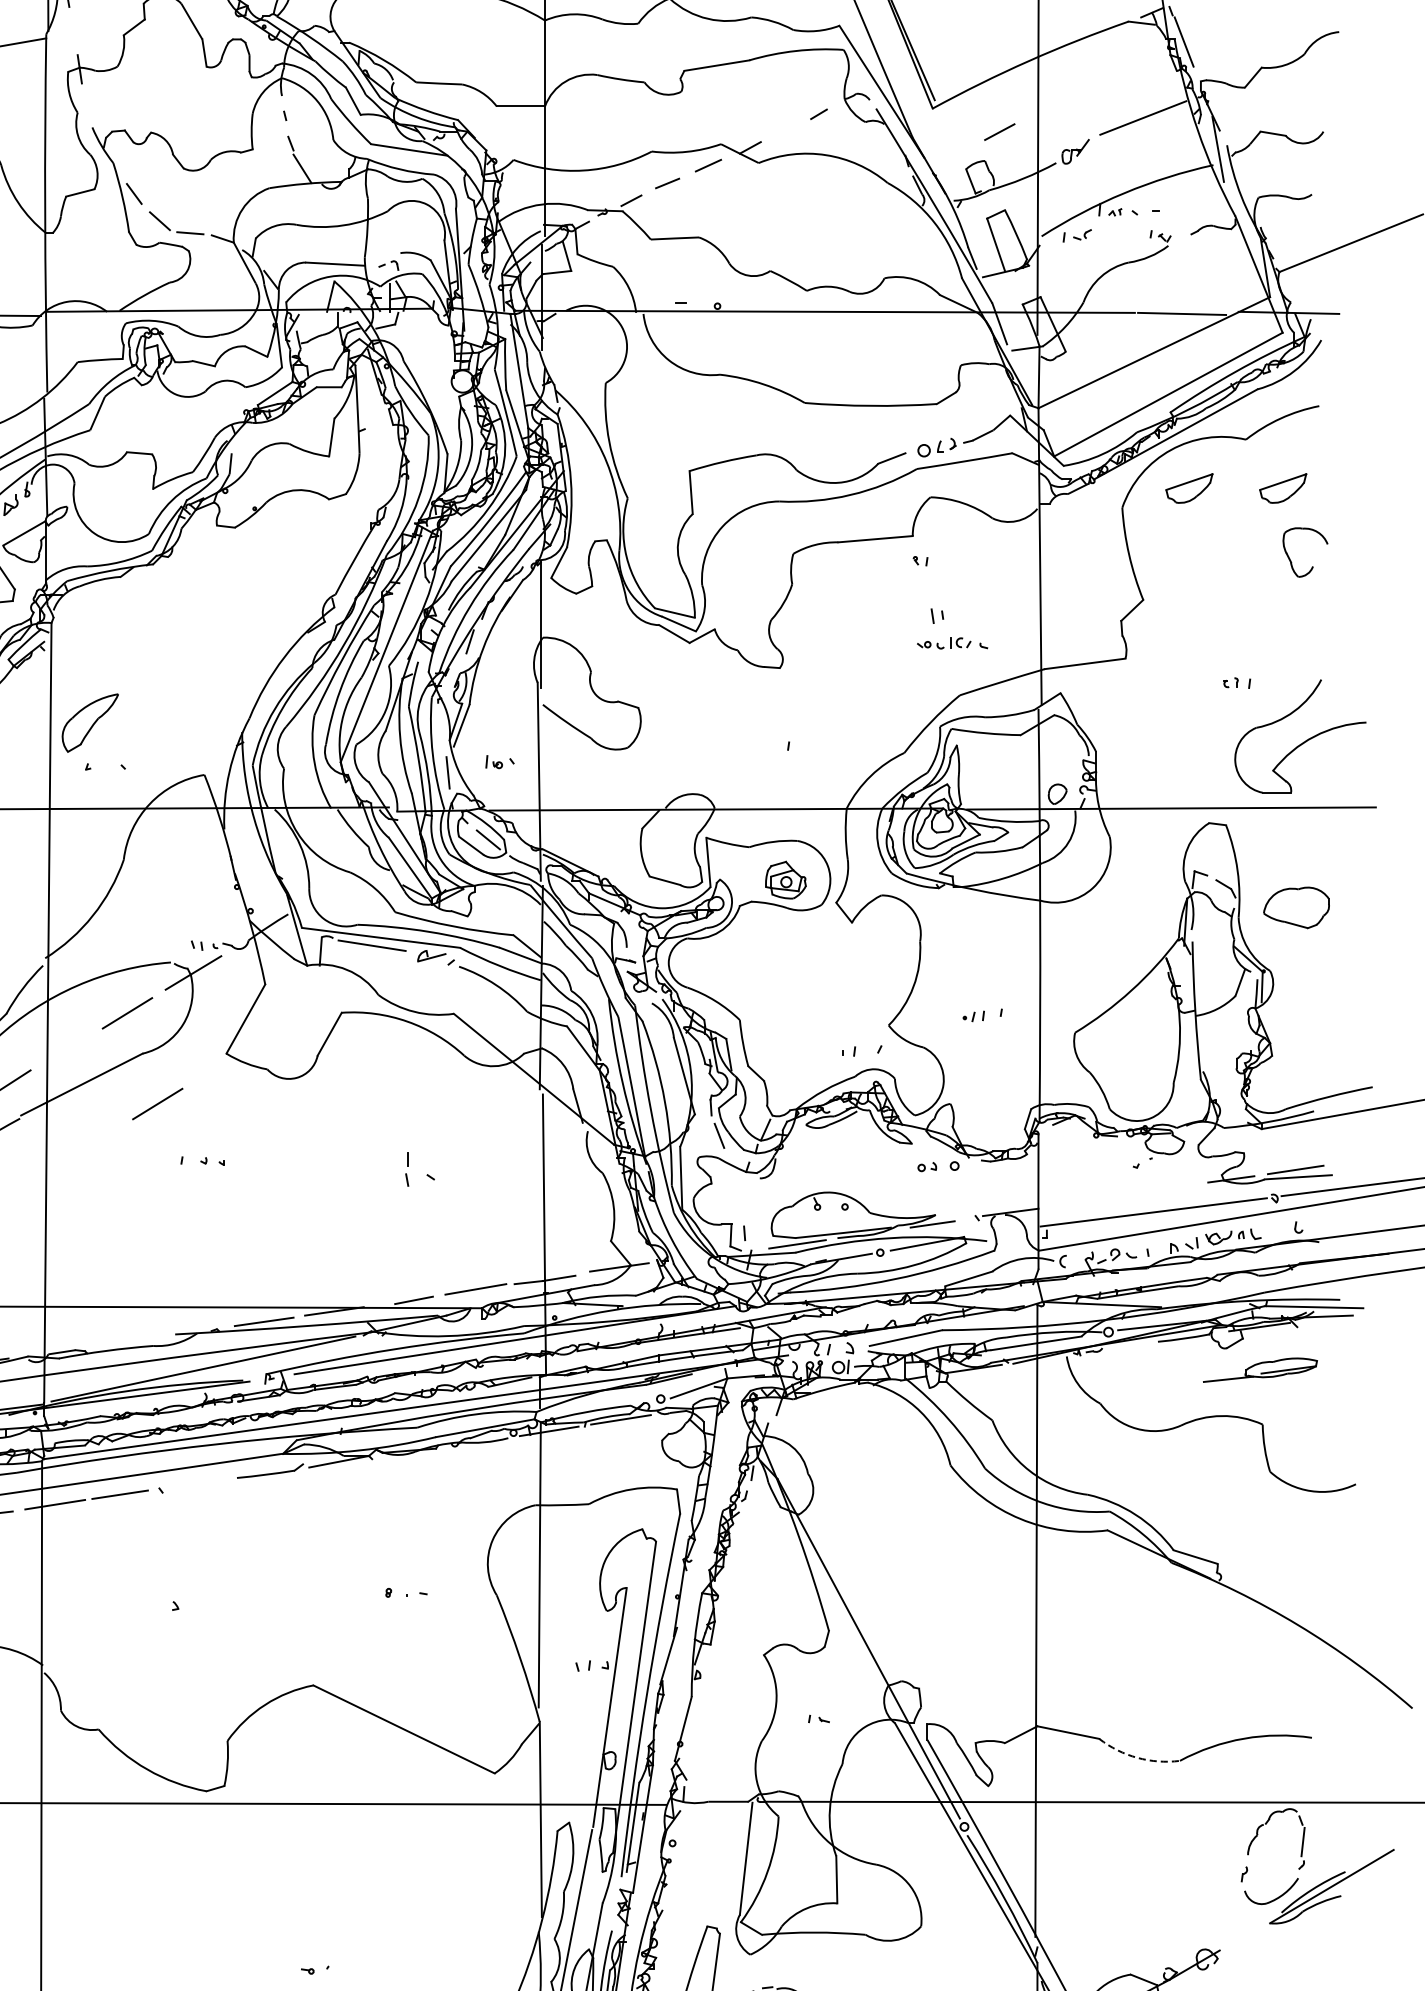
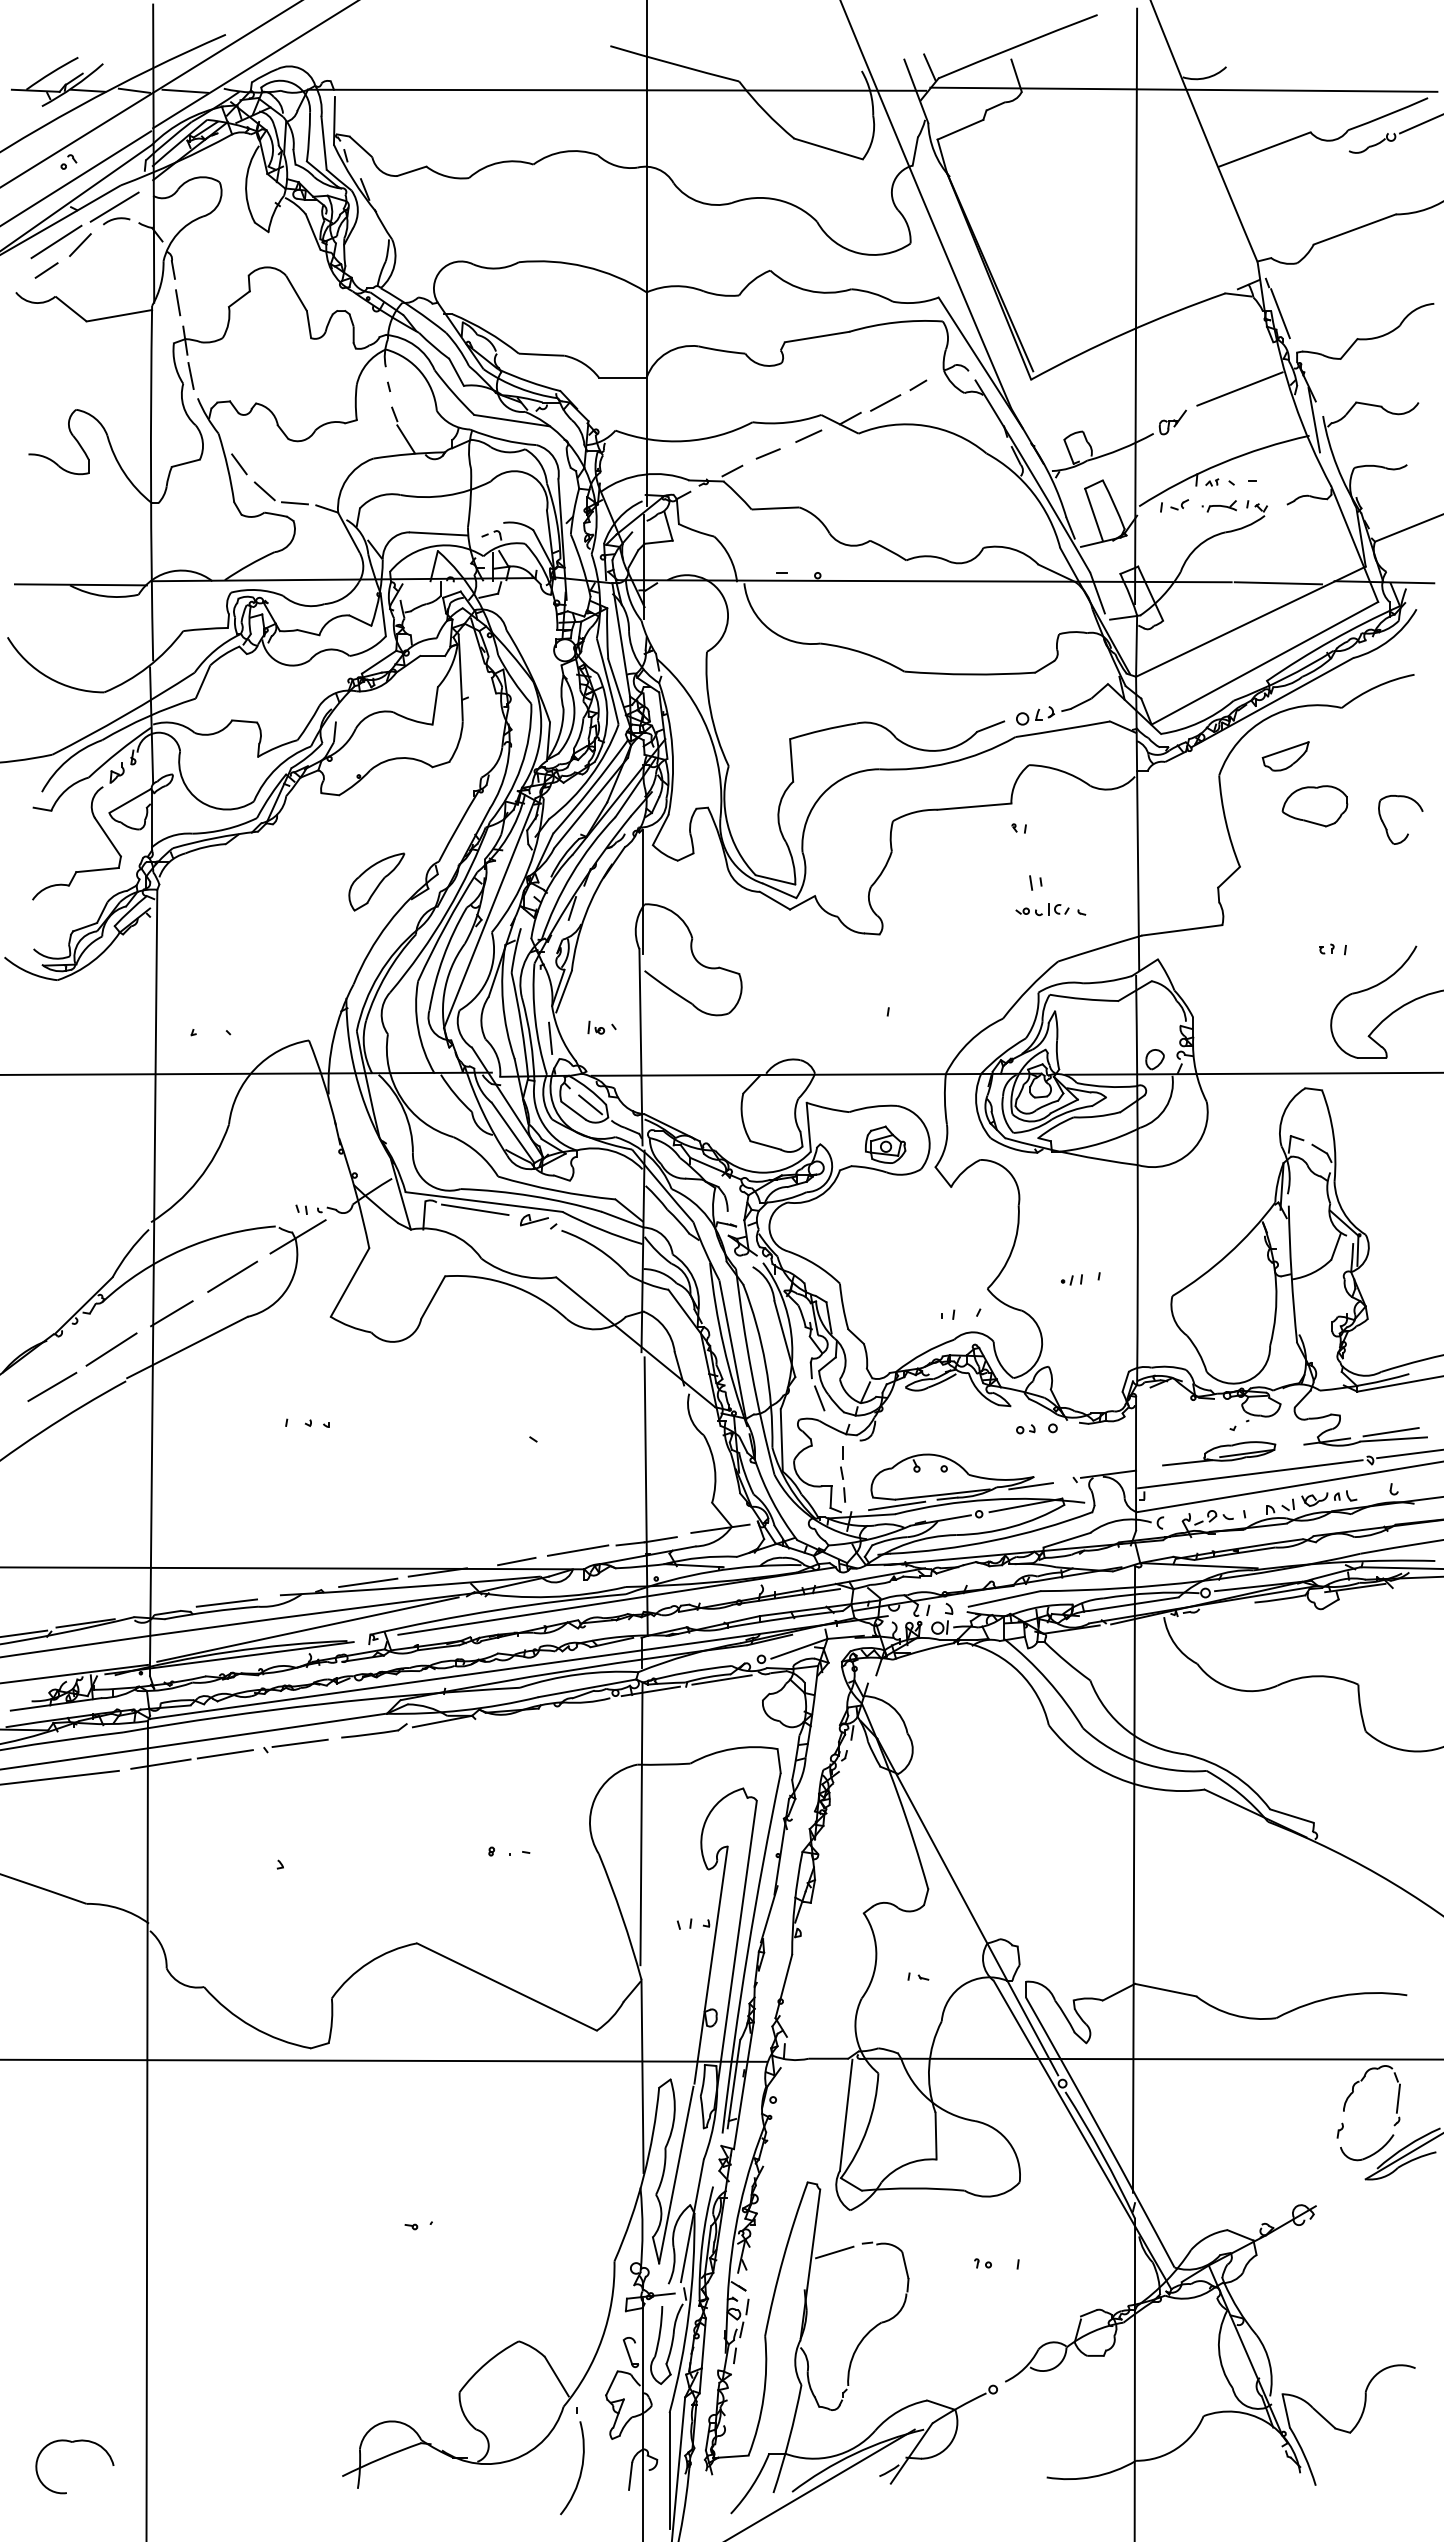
line: (72, 30) -> (178, 302), added
line: (84, 105) -> (190, 376), added
line: (999, 131) -> (885, 402), moved
part: (1121, 236) -> (1218, 506), added
part: (1282, 488) -> (1378, 756), removed
part: (90, 722) -> (376, 881), moved
part: (1296, 908) -> (1314, 806), moved
line: (65, 1050) -> (171, 1313), added
line: (157, 1103) -> (262, 1366), removed
part: (406, 1169) -> (841, 1462), moved
line: (121, 1341) -> (226, 1602), added
part: (1260, 1369) -> (1219, 1453), moved
line: (194, 1483) -> (299, 1743), added
arc: (1137, 1758) -> (1234, 2015), dashed -> solid

